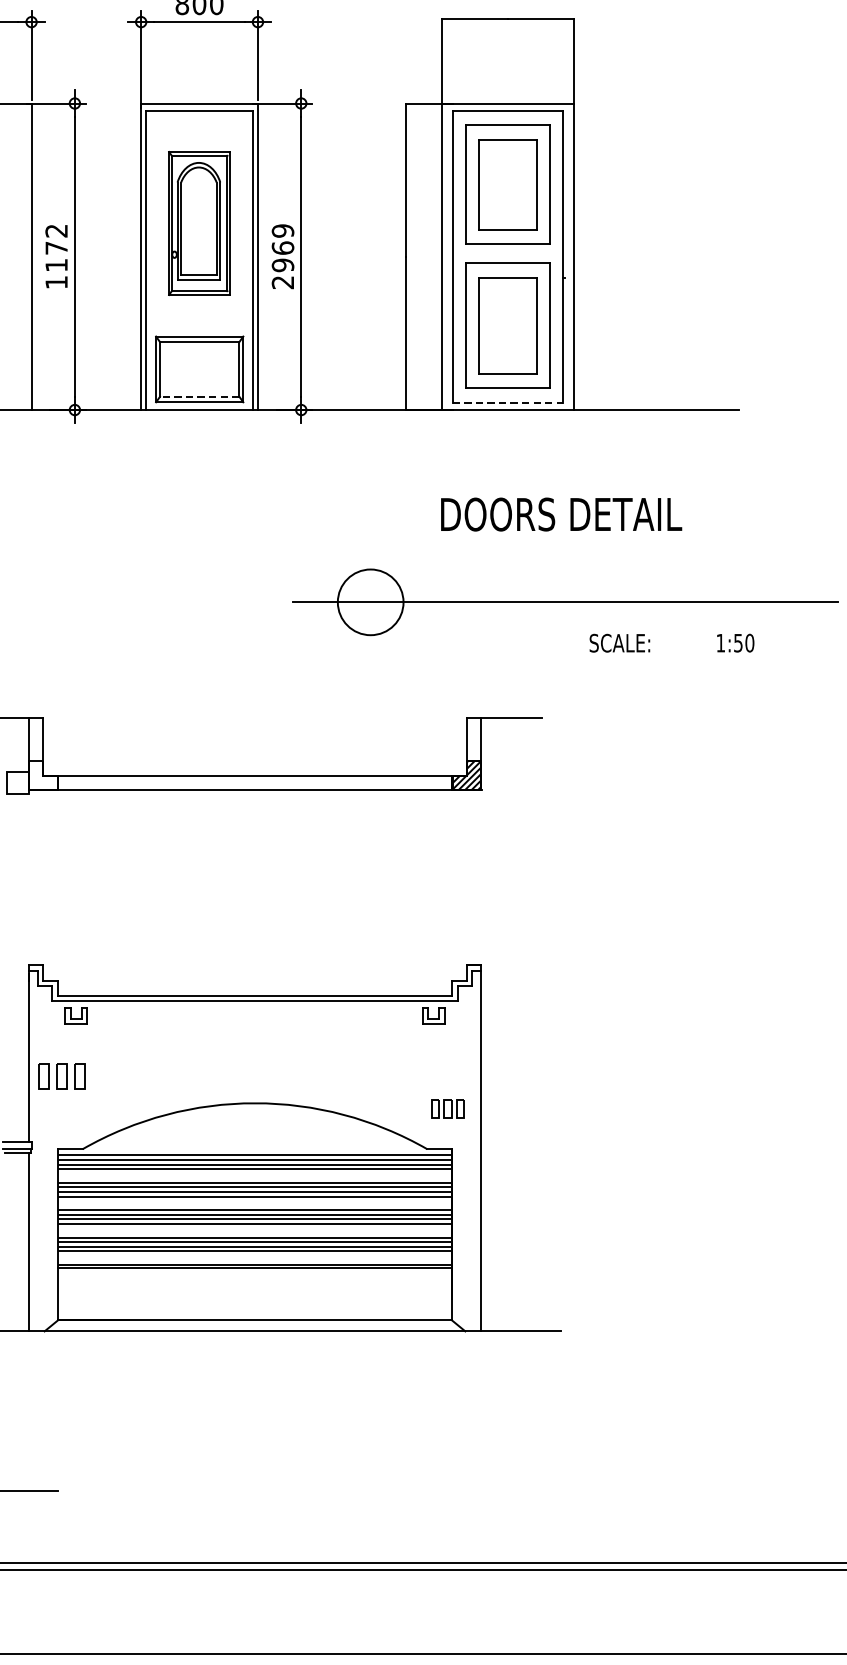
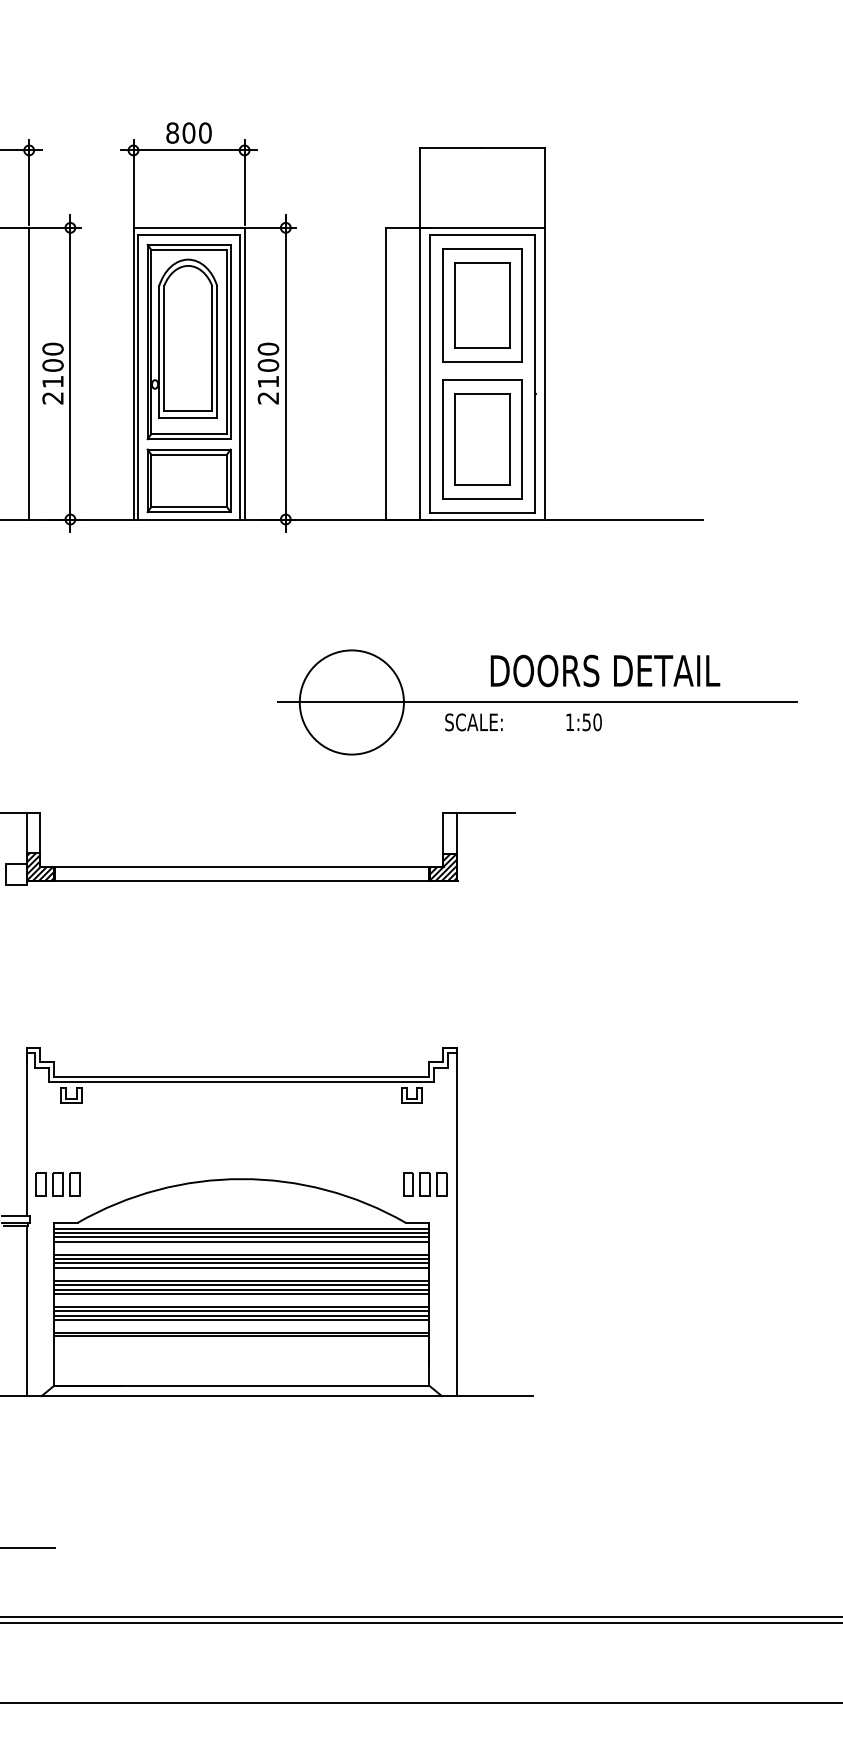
part: (198, 222) -> (188, 341), size x1.43
text: (283, 248) -> (268, 365), 2969 -> 2100
text: (56, 256) -> (52, 373), 1172 -> 2100
line: (200, 396) -> (189, 506), dashed -> solid
line: (507, 402) -> (482, 512), dashed -> solid
text: (561, 514) -> (605, 670), moved
circle: (370, 602) -> (351, 702), size x1.67
text: (671, 643) -> (523, 722), moved
hatch: (43, 775) -> (40, 867), added
part: (61, 1076) -> (57, 1184), moved
part: (448, 1108) -> (425, 1184), size x1.43

